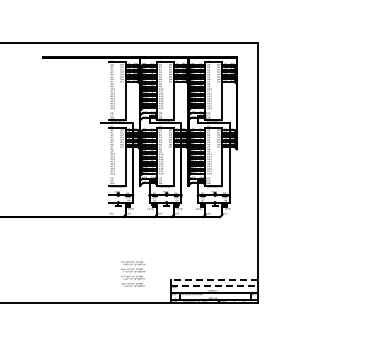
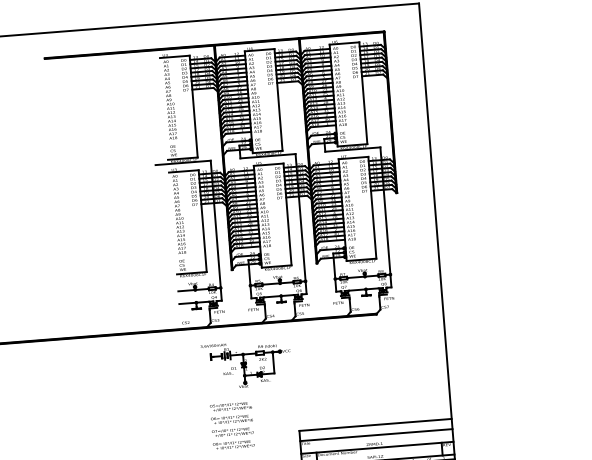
part: (143, 239) -> (245, 363), added
line: (214, 279) -> (375, 424), dashed -> solid
line: (215, 285) -> (378, 434), dashed -> solid

